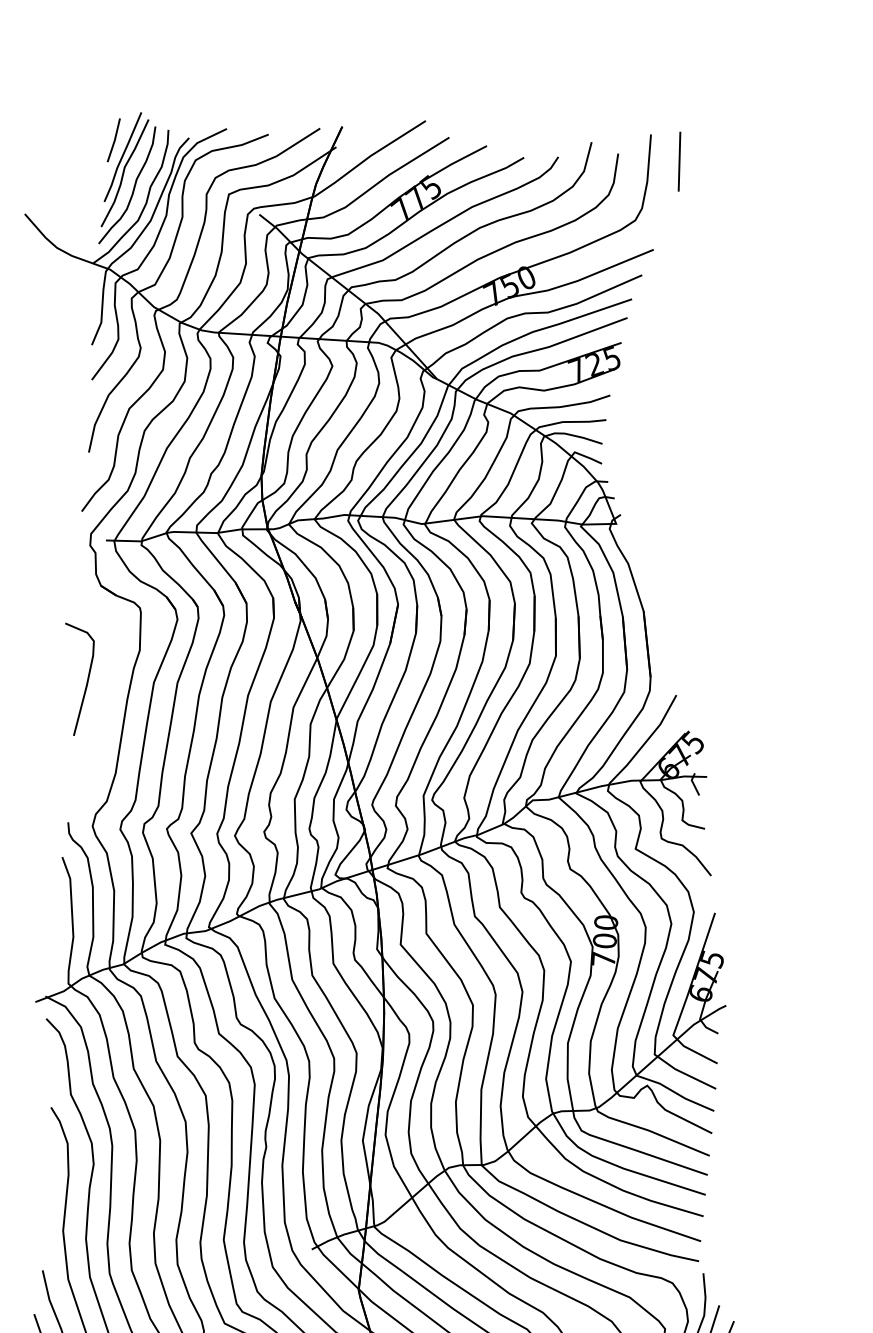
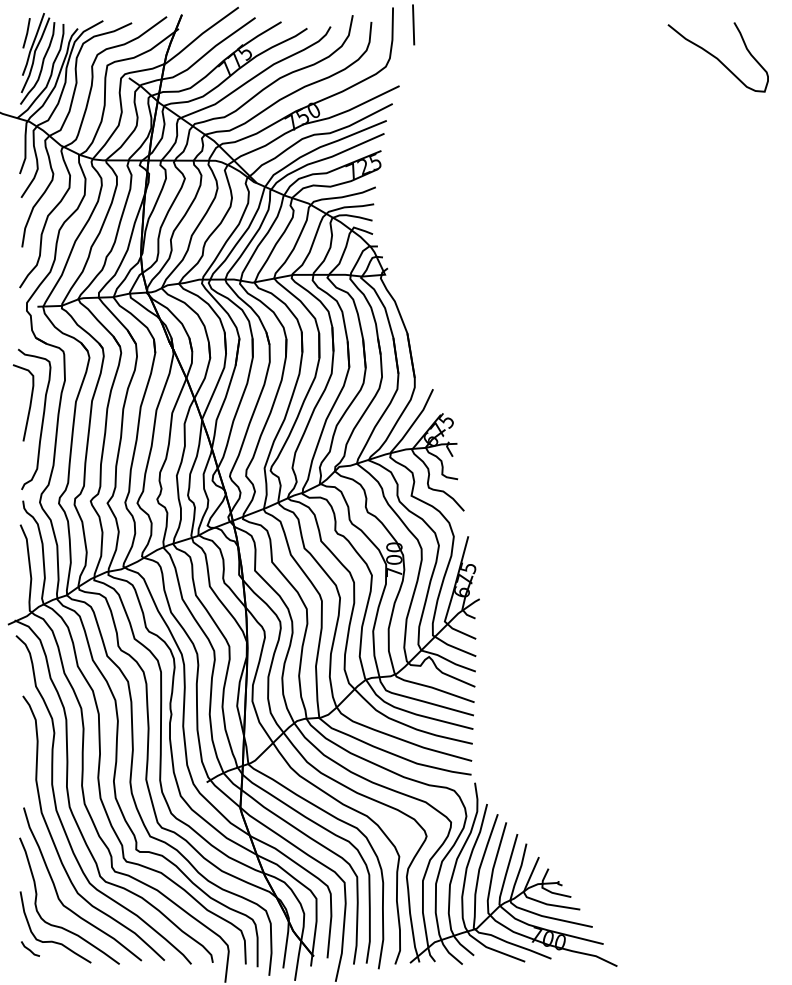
curve: (101, 708) -> (41, 421), added

